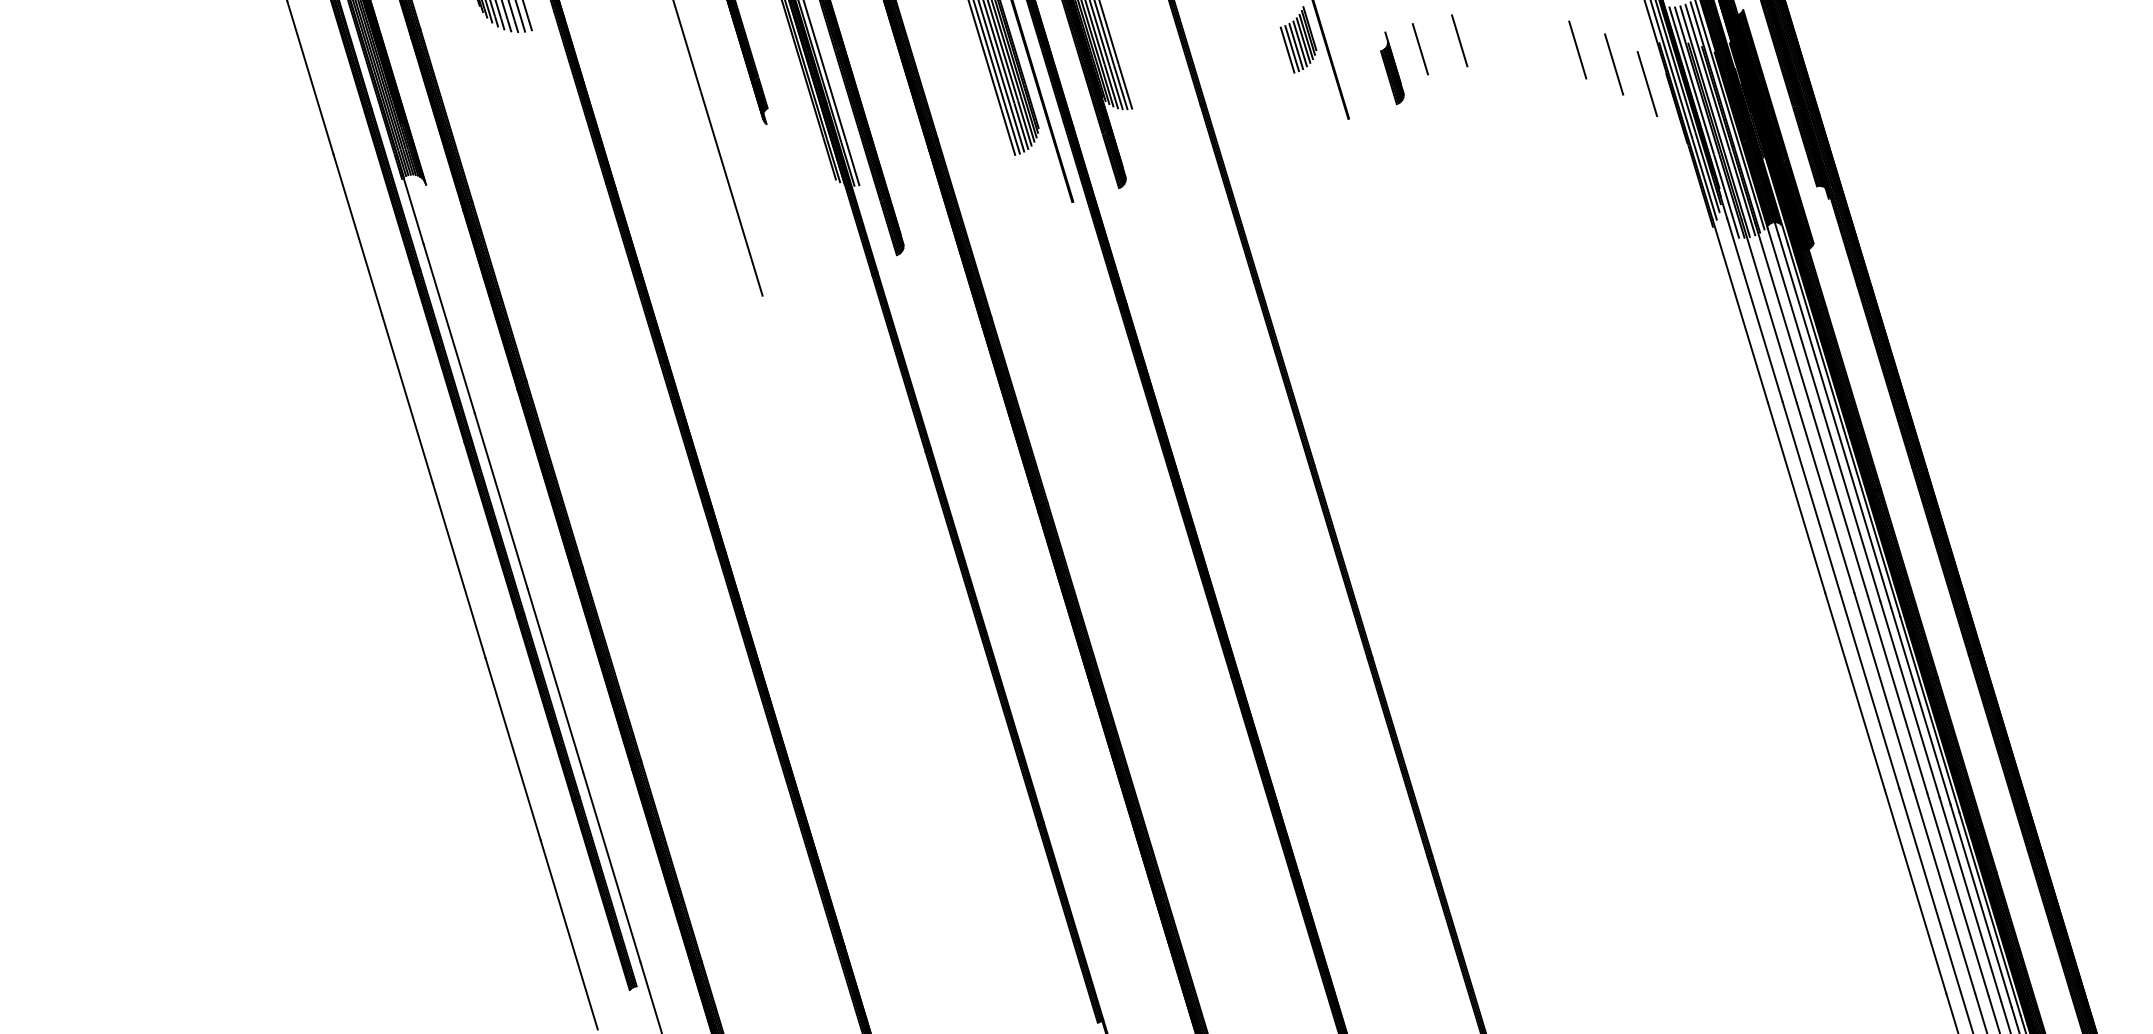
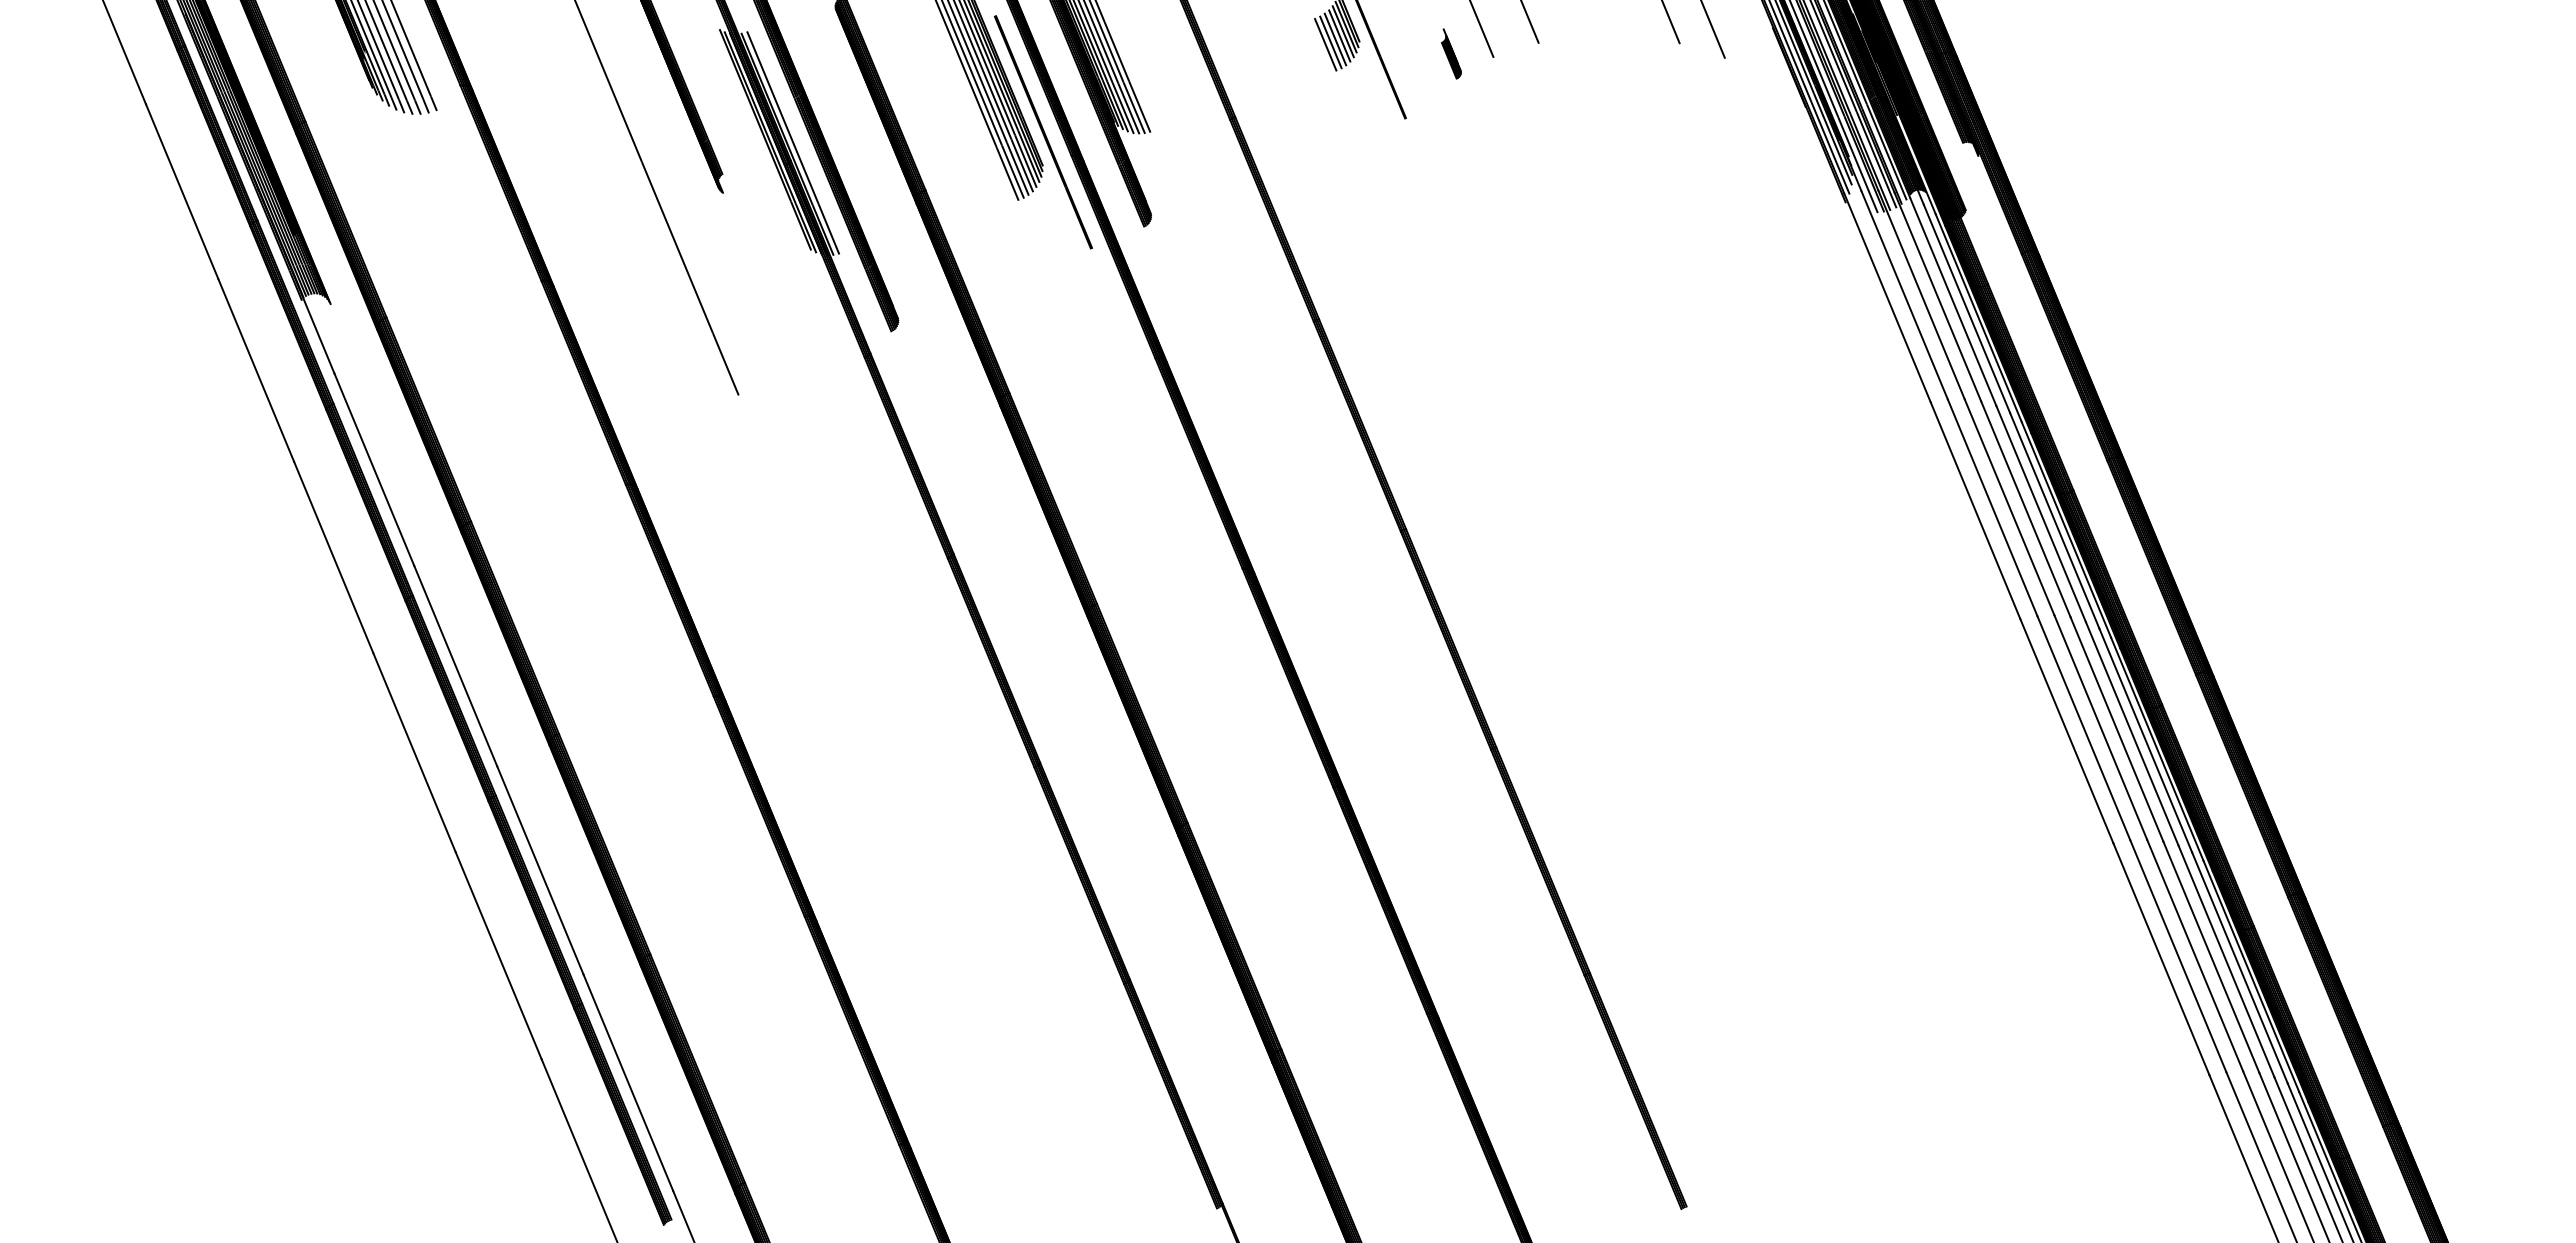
part: (1392, 68) -> (1451, 53), size x0.6
line: (1647, 83) -> (1751, 41), removed

